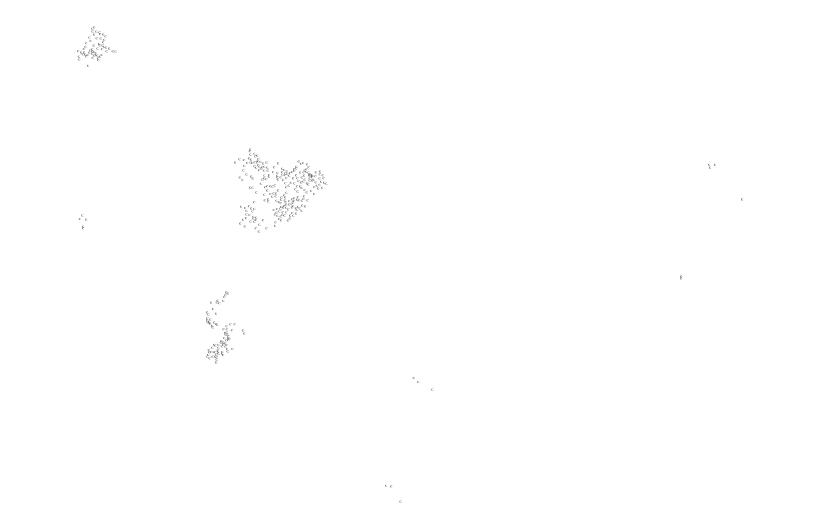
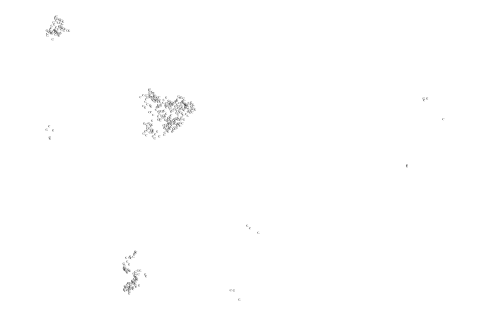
part: (82, 221) -> (49, 132), size x1.67
part: (225, 327) -> (134, 272), moved

